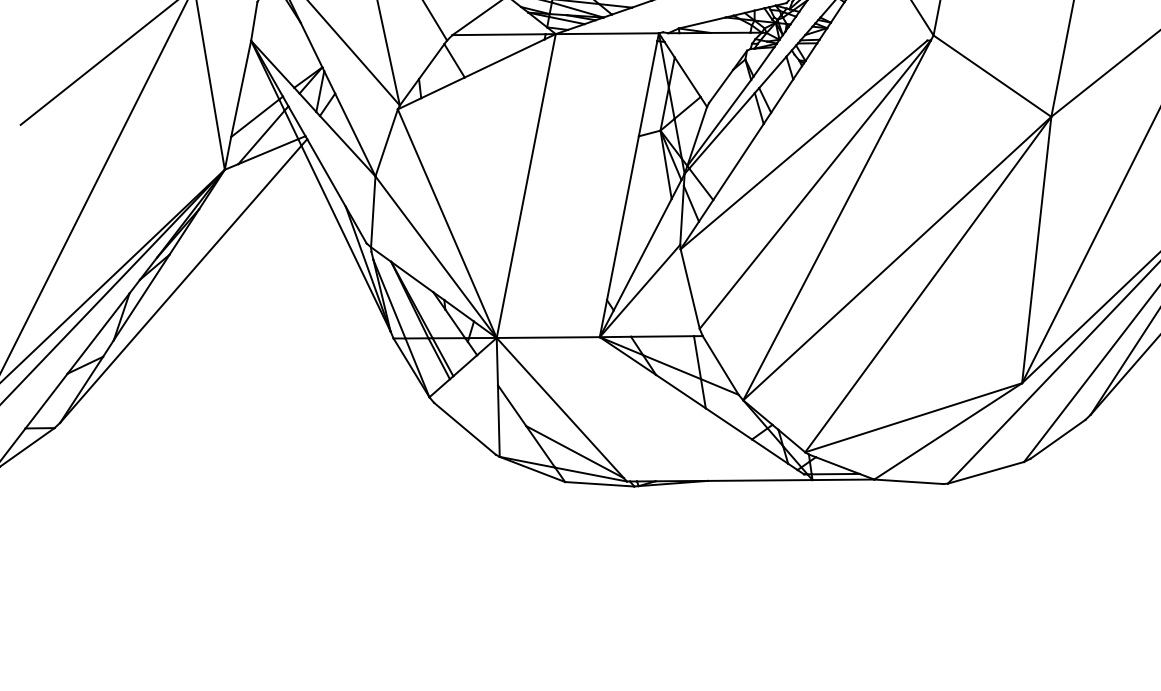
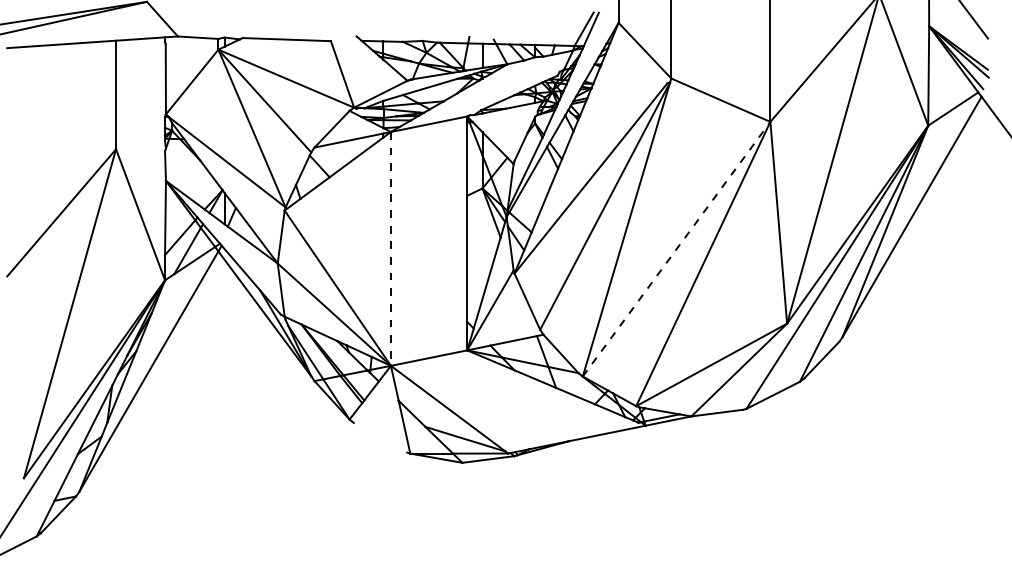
line: (525, 185) -> (390, 248), solid -> dashed
line: (897, 257) -> (676, 248), solid -> dashed
line: (465, 428) -> (380, 437), removed

